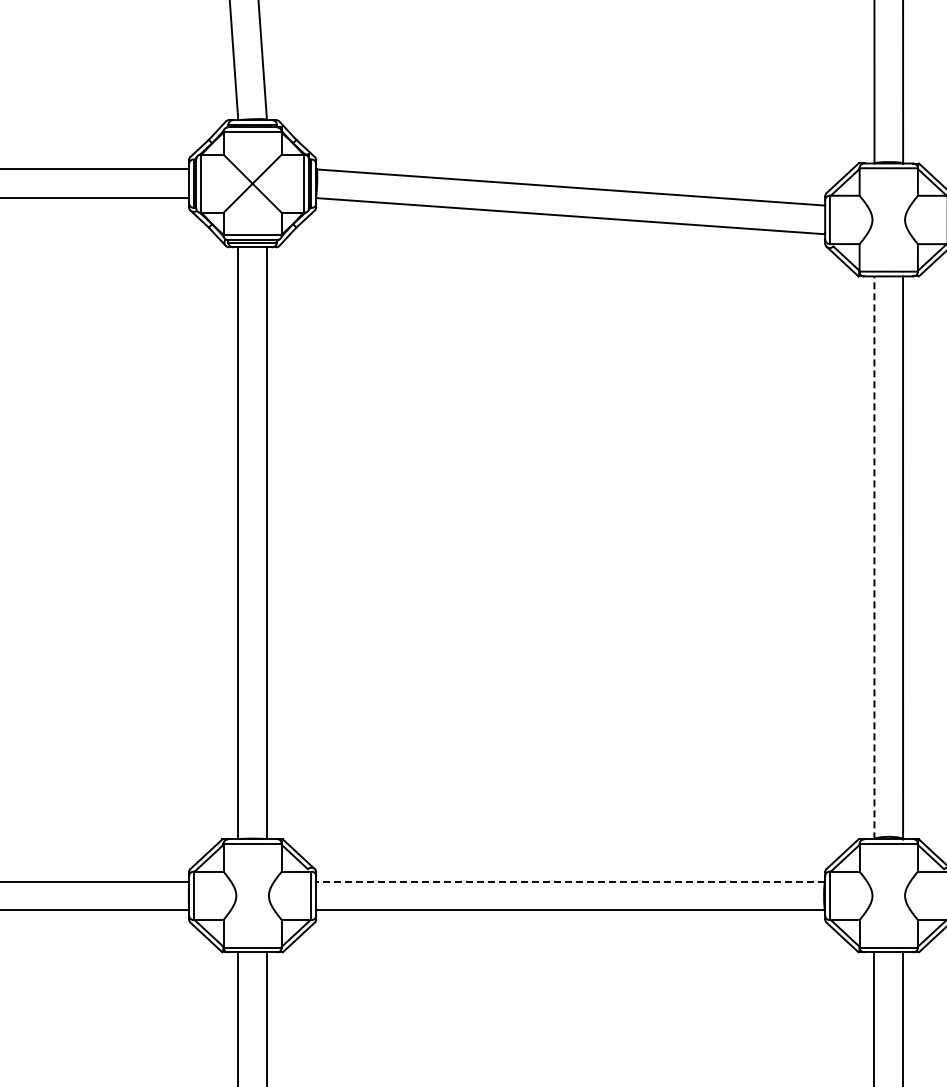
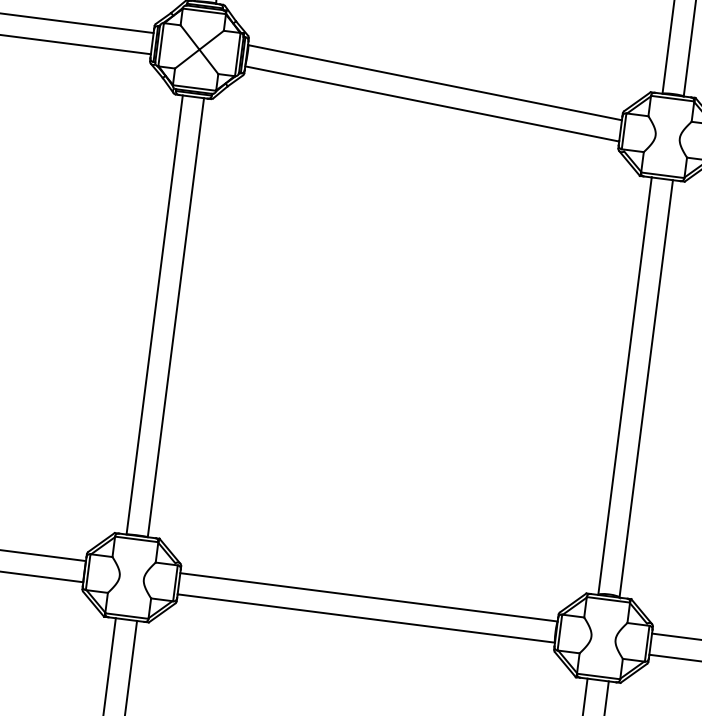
line: (874, 557) -> (625, 385), dashed -> solid
line: (570, 881) -> (368, 597), dashed -> solid

